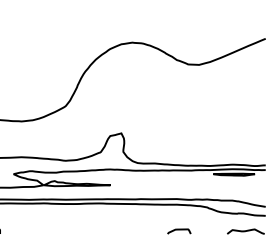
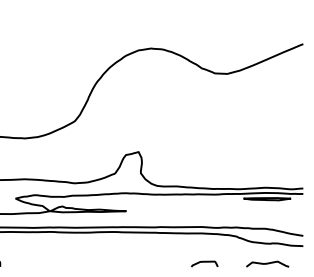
curve: (245, 231) -> (267, 263), moved

